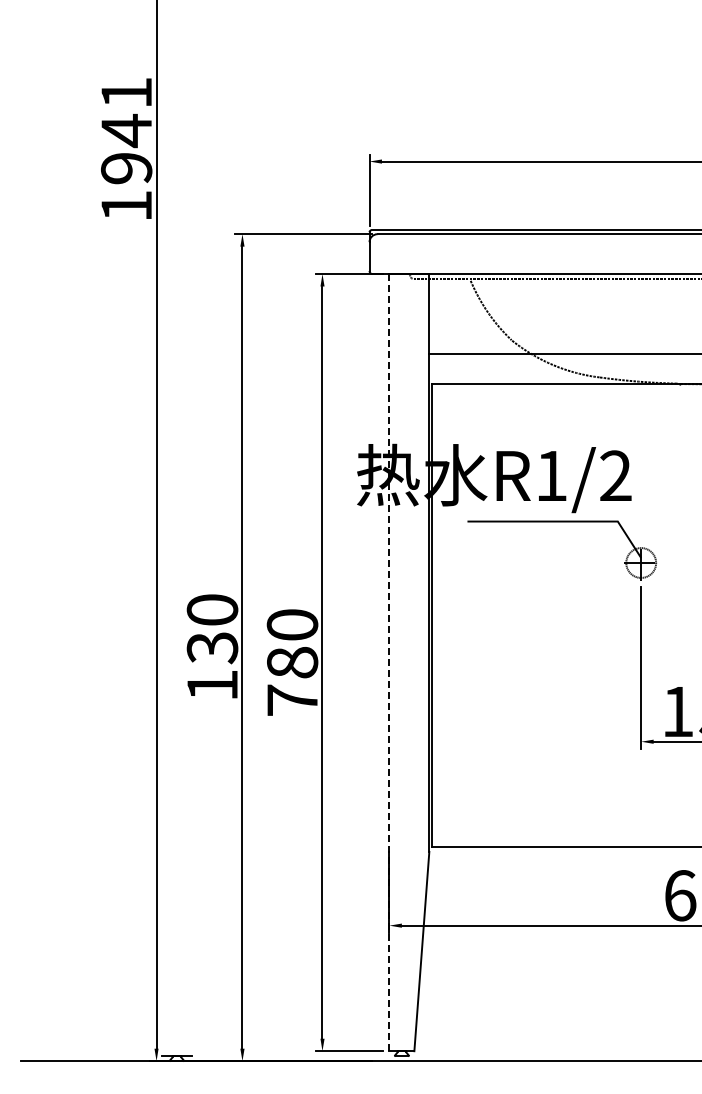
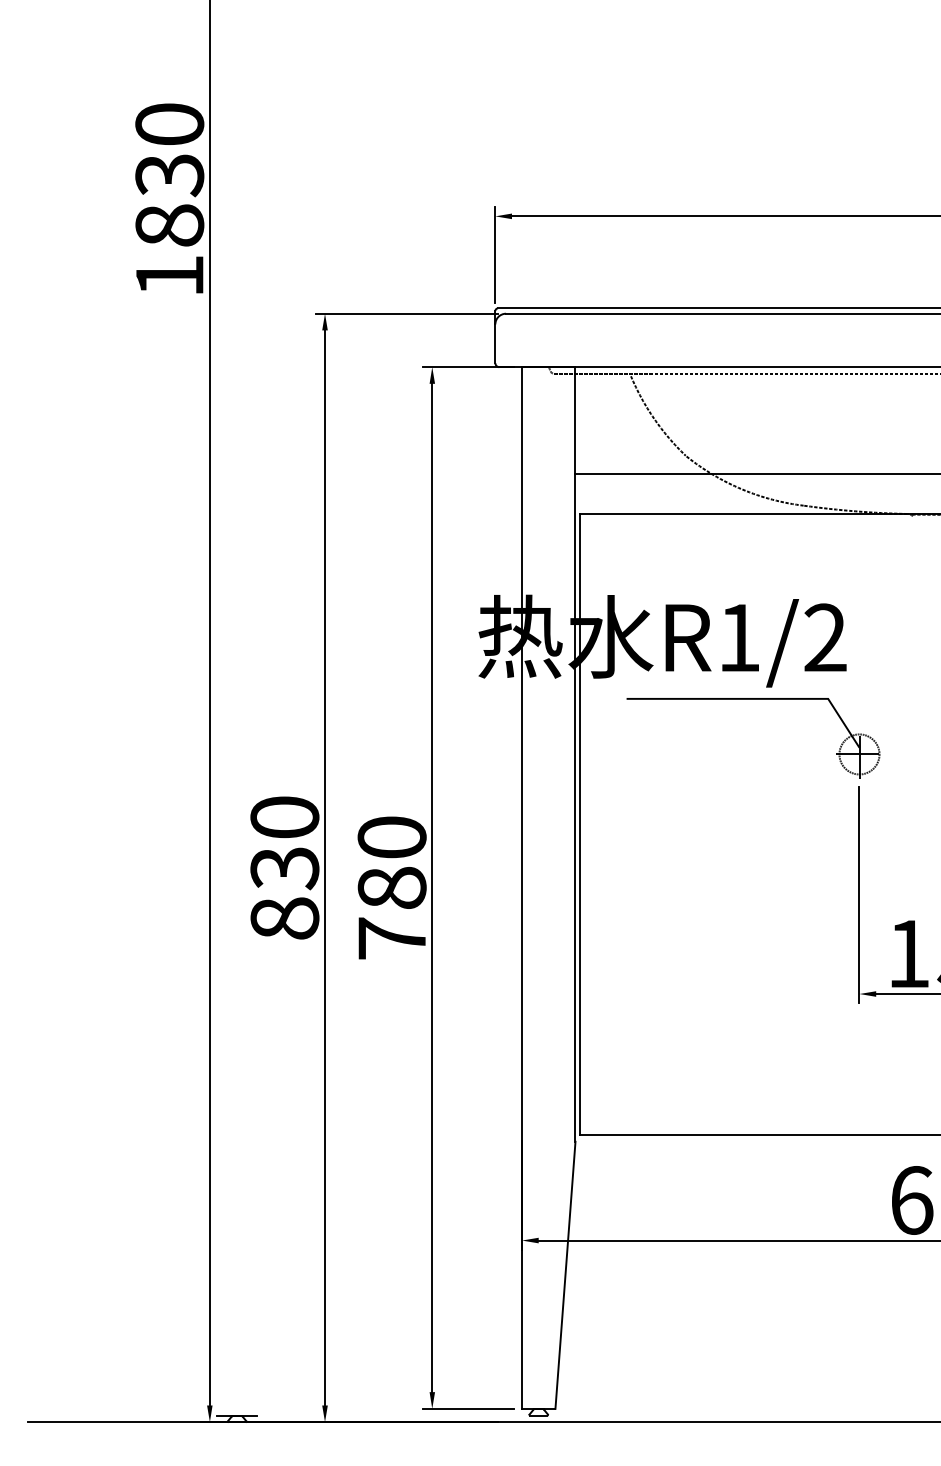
text: (126, 130) -> (169, 174), 1941 -> 1830
line: (389, 662) -> (522, 887), dashed -> solid
text: (212, 685) -> (284, 918), 130 -> 830

